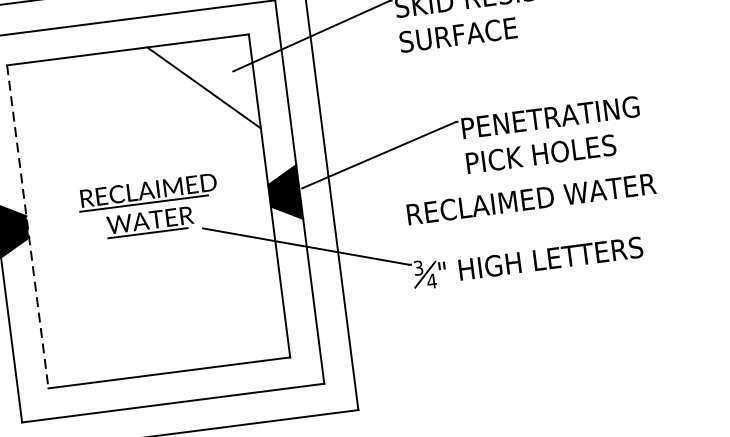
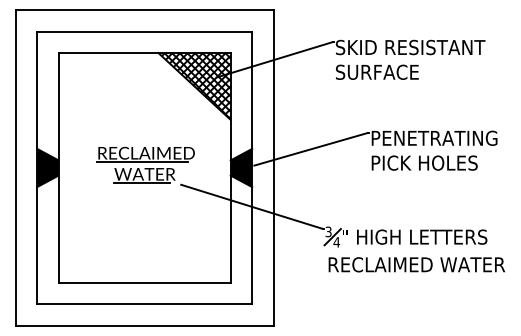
hatch: (205, 87) -> (195, 86), added
text: (530, 198) -> (416, 264), moved
line: (27, 226) -> (58, 167), dashed -> solid

